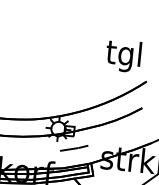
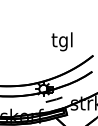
text: (122, 55) -> (61, 41), moved

